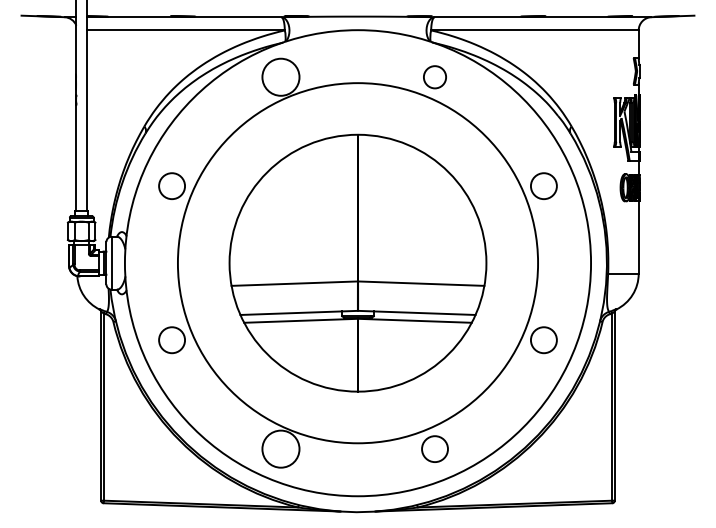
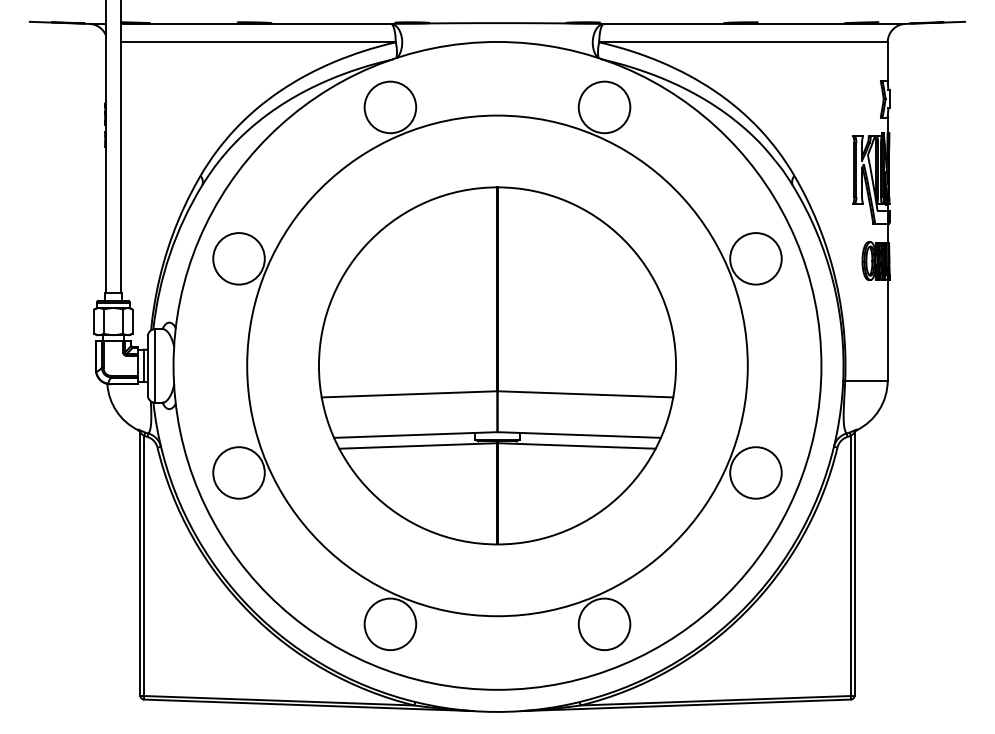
circle: (434, 77) -> (604, 107), size x1.67
circle: (171, 185) -> (238, 258), size x1.43
circle: (543, 185) -> (755, 258), size x1.43
circle: (171, 339) -> (238, 472), size x1.43
circle: (543, 339) -> (755, 472), size x1.43
circle: (434, 449) -> (604, 624), size x1.43

